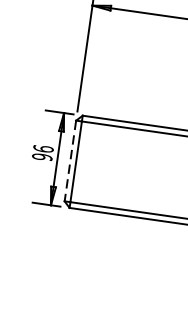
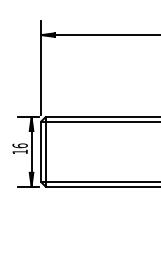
text: (41, 156) -> (19, 151), 96 -> 16
line: (70, 161) -> (41, 152), dashed -> solid

